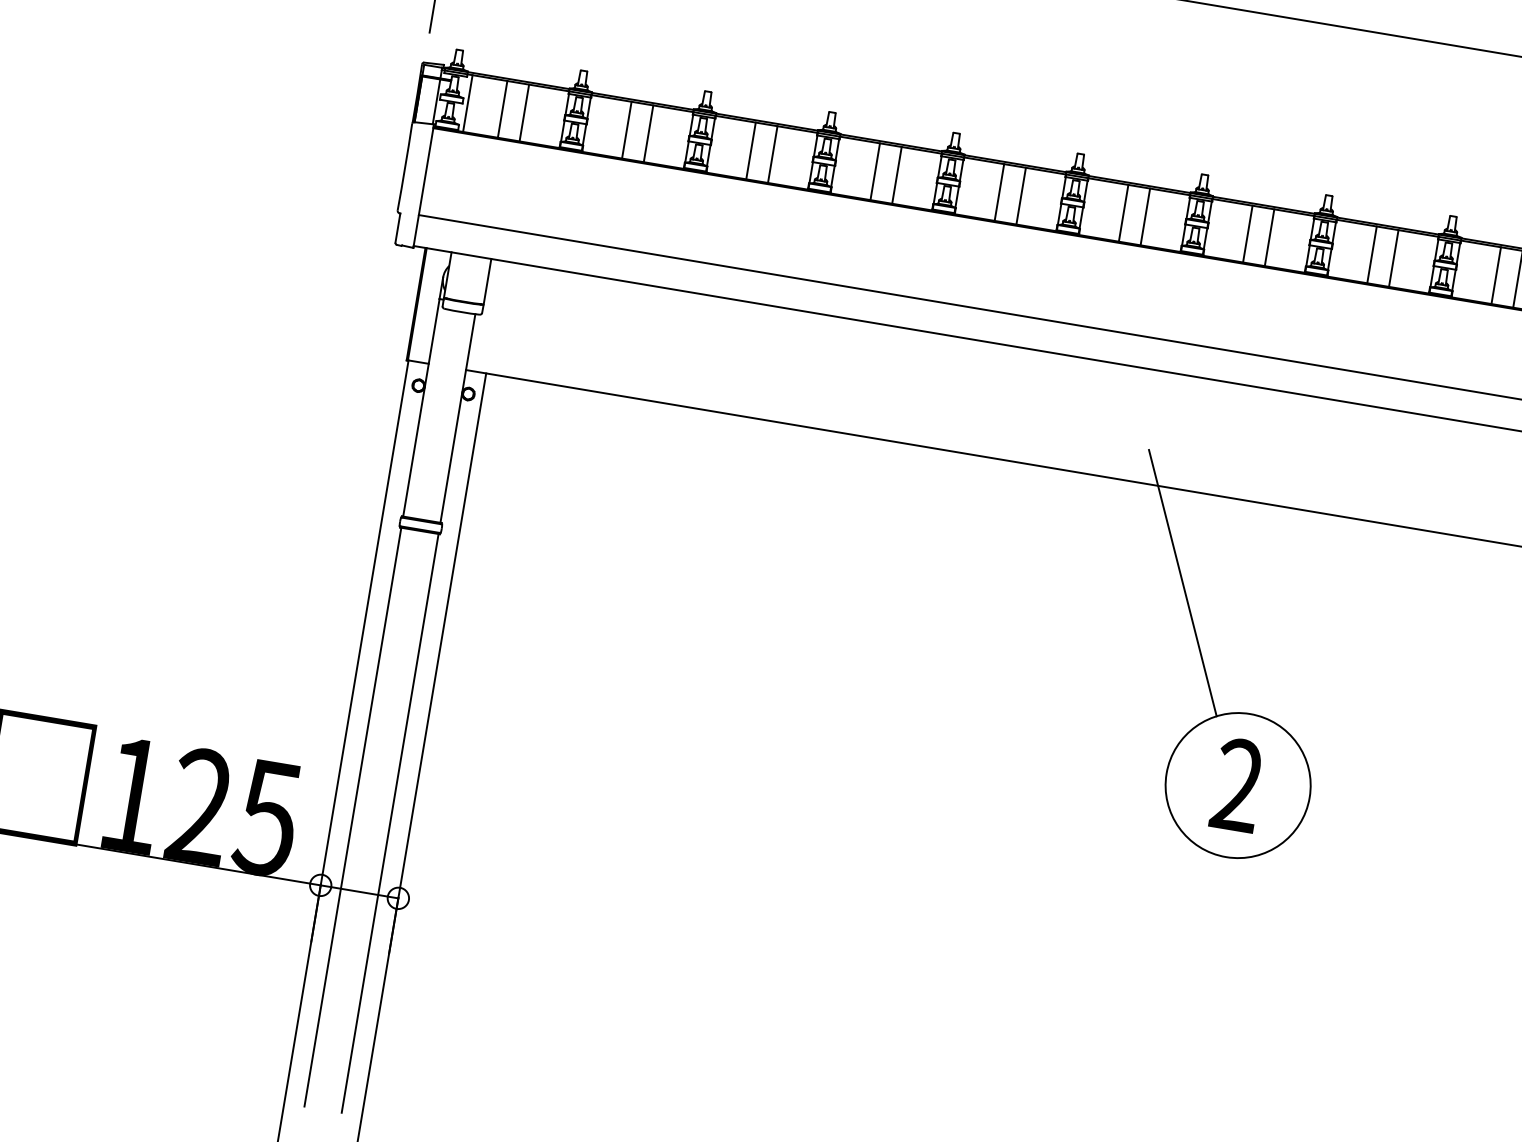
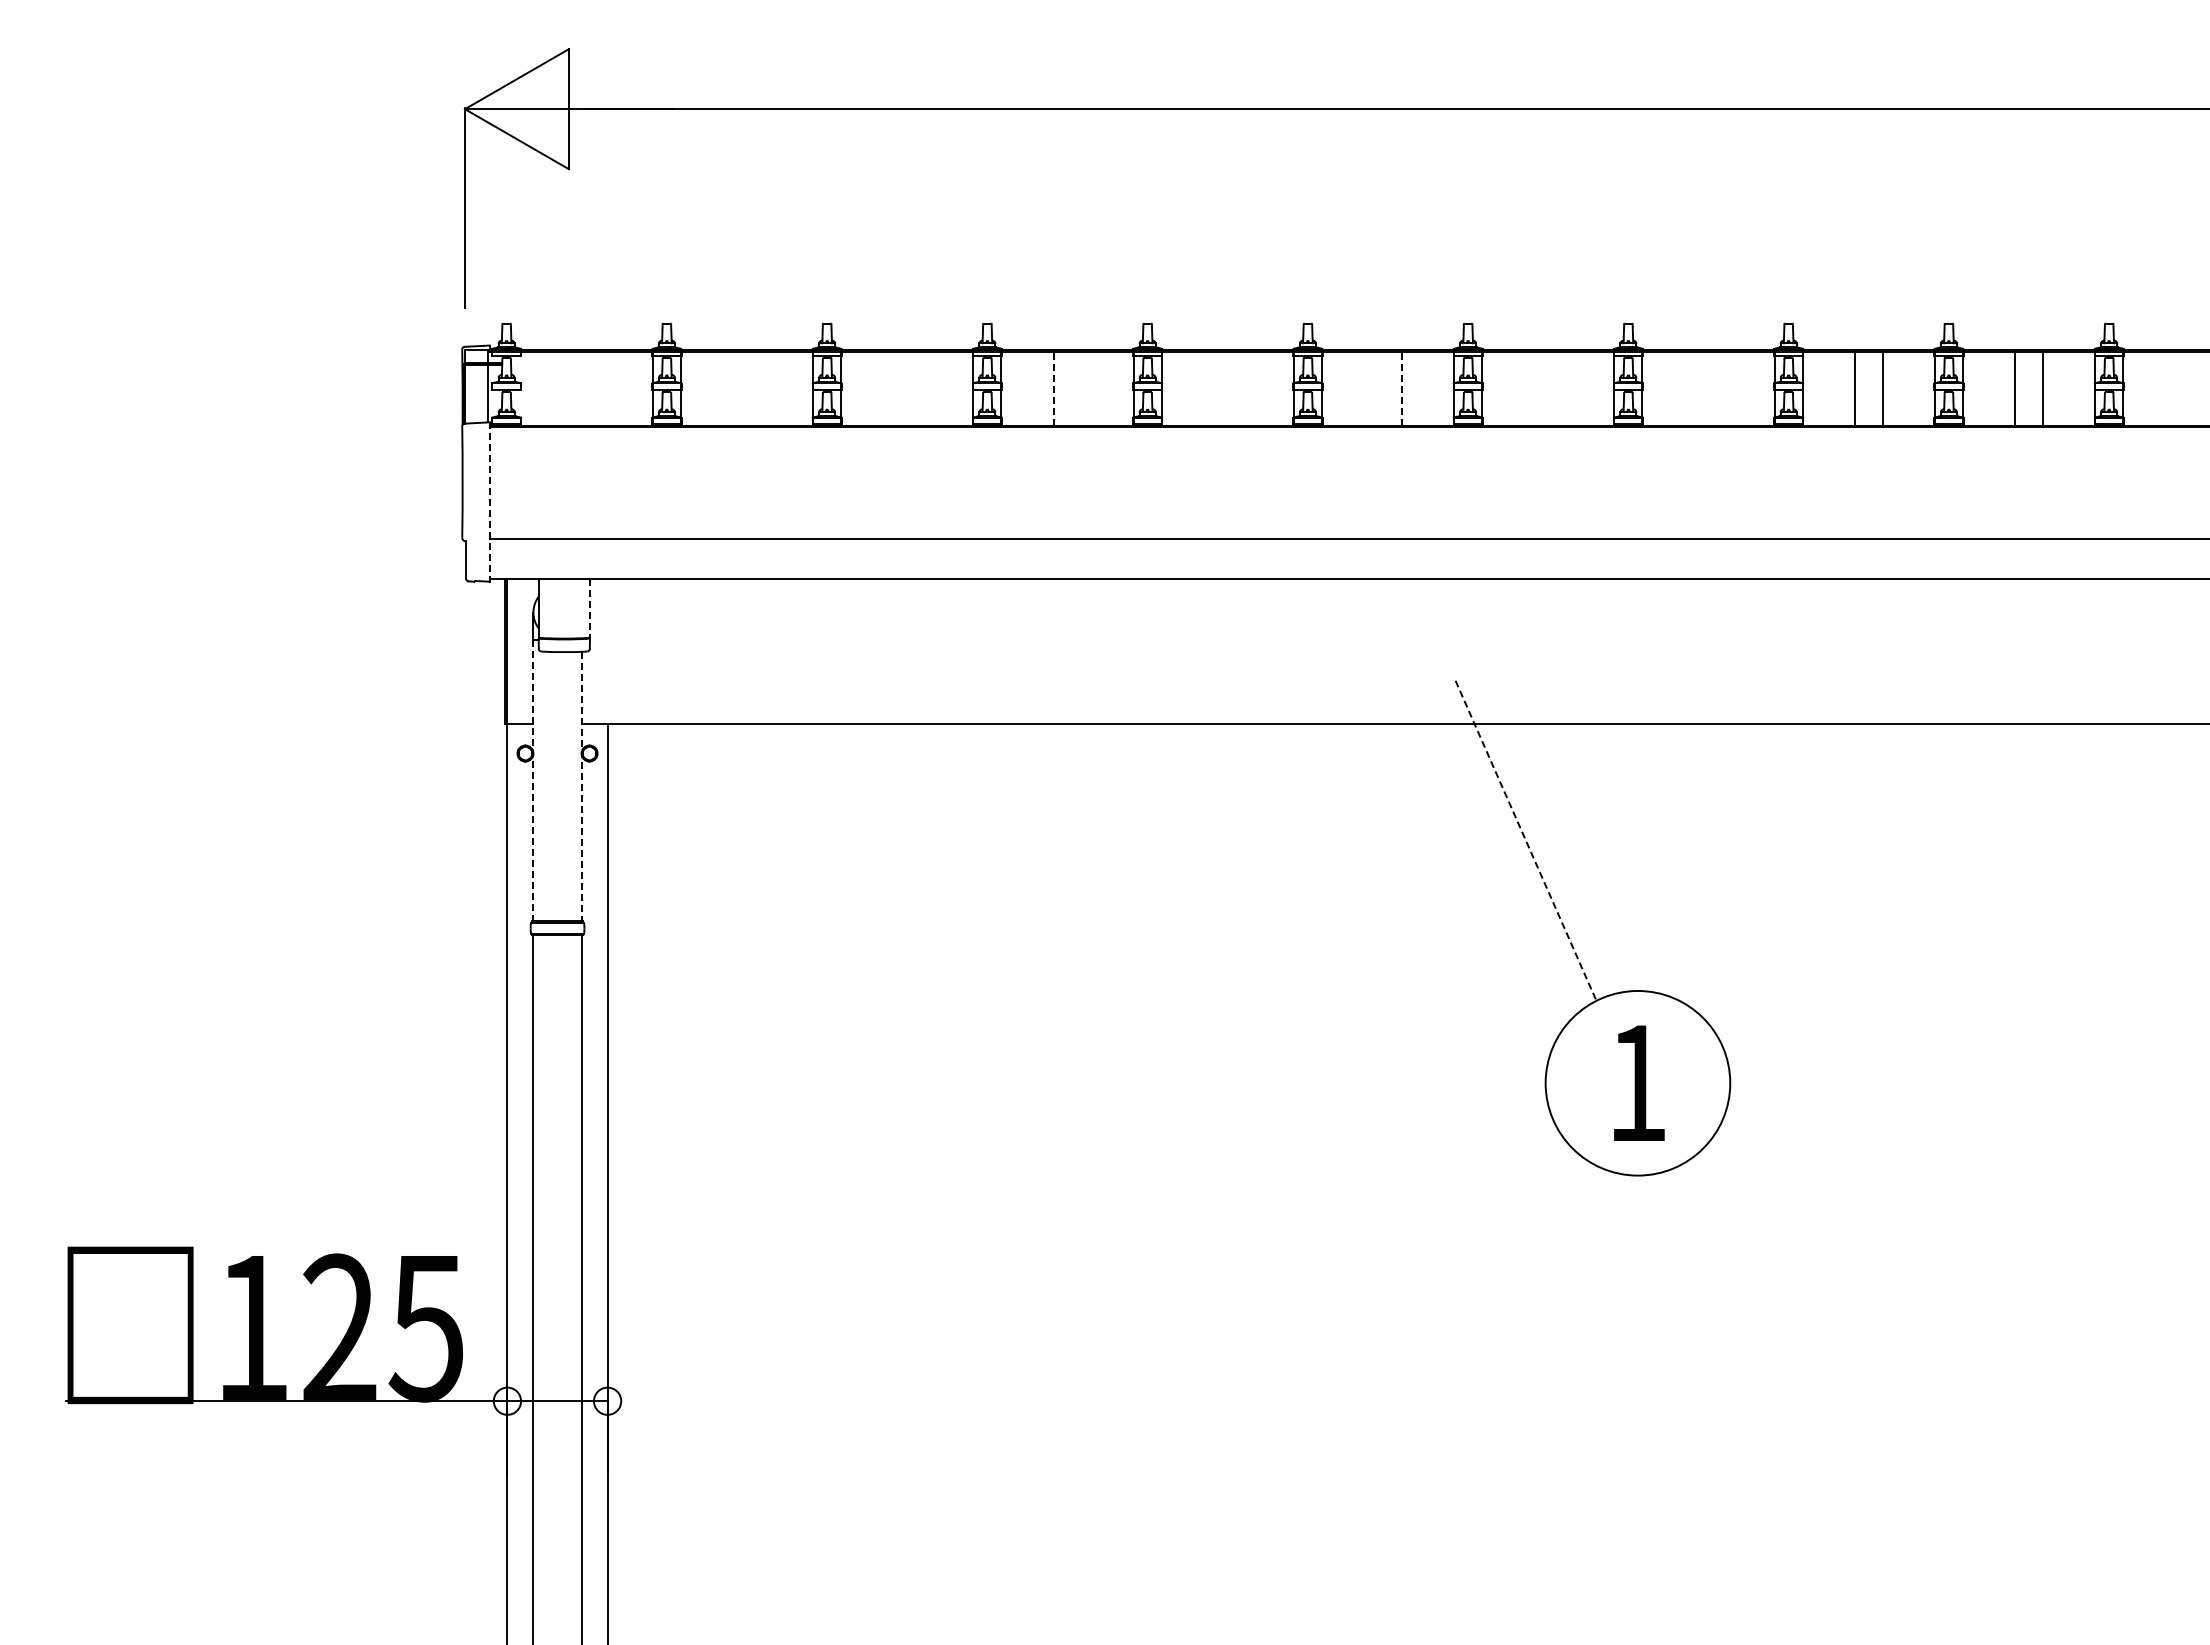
line: (467, 103) -> (527, 388), removed
line: (502, 108) -> (572, 388), removed
line: (524, 112) -> (600, 388), removed
line: (627, 129) -> (733, 388), removed
line: (648, 133) -> (761, 388), removed
line: (751, 150) -> (893, 388), removed
line: (772, 154) -> (921, 388), removed
line: (875, 172) -> (1053, 389), solid -> dashed
line: (897, 174) -> (1081, 388), removed
line: (423, 186) -> (489, 502), solid -> dashed
line: (999, 192) -> (1213, 388), removed
line: (1021, 195) -> (1241, 388), removed
line: (1124, 212) -> (1374, 388), removed
line: (1145, 217) -> (1402, 389), solid -> dashed
line: (1248, 233) -> (1534, 388), removed
line: (1269, 237) -> (1562, 388), removed
line: (1372, 254) -> (1694, 388), removed
line: (1393, 258) -> (1722, 388), removed
line: (487, 281) -> (589, 608), solid -> dashed
line: (421, 408) -> (533, 781), solid -> dashed
line: (457, 418) -> (581, 786), solid -> dashed
line: (1183, 582) -> (1526, 840), solid -> dashed
text: (1238, 784) -> (1637, 1081), 2 -> 1

